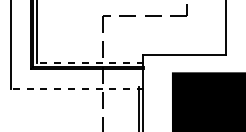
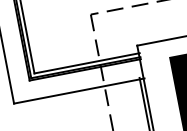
line: (90, 62) -> (87, 62), dashed -> solid
line: (76, 88) -> (78, 90), dashed -> solid

